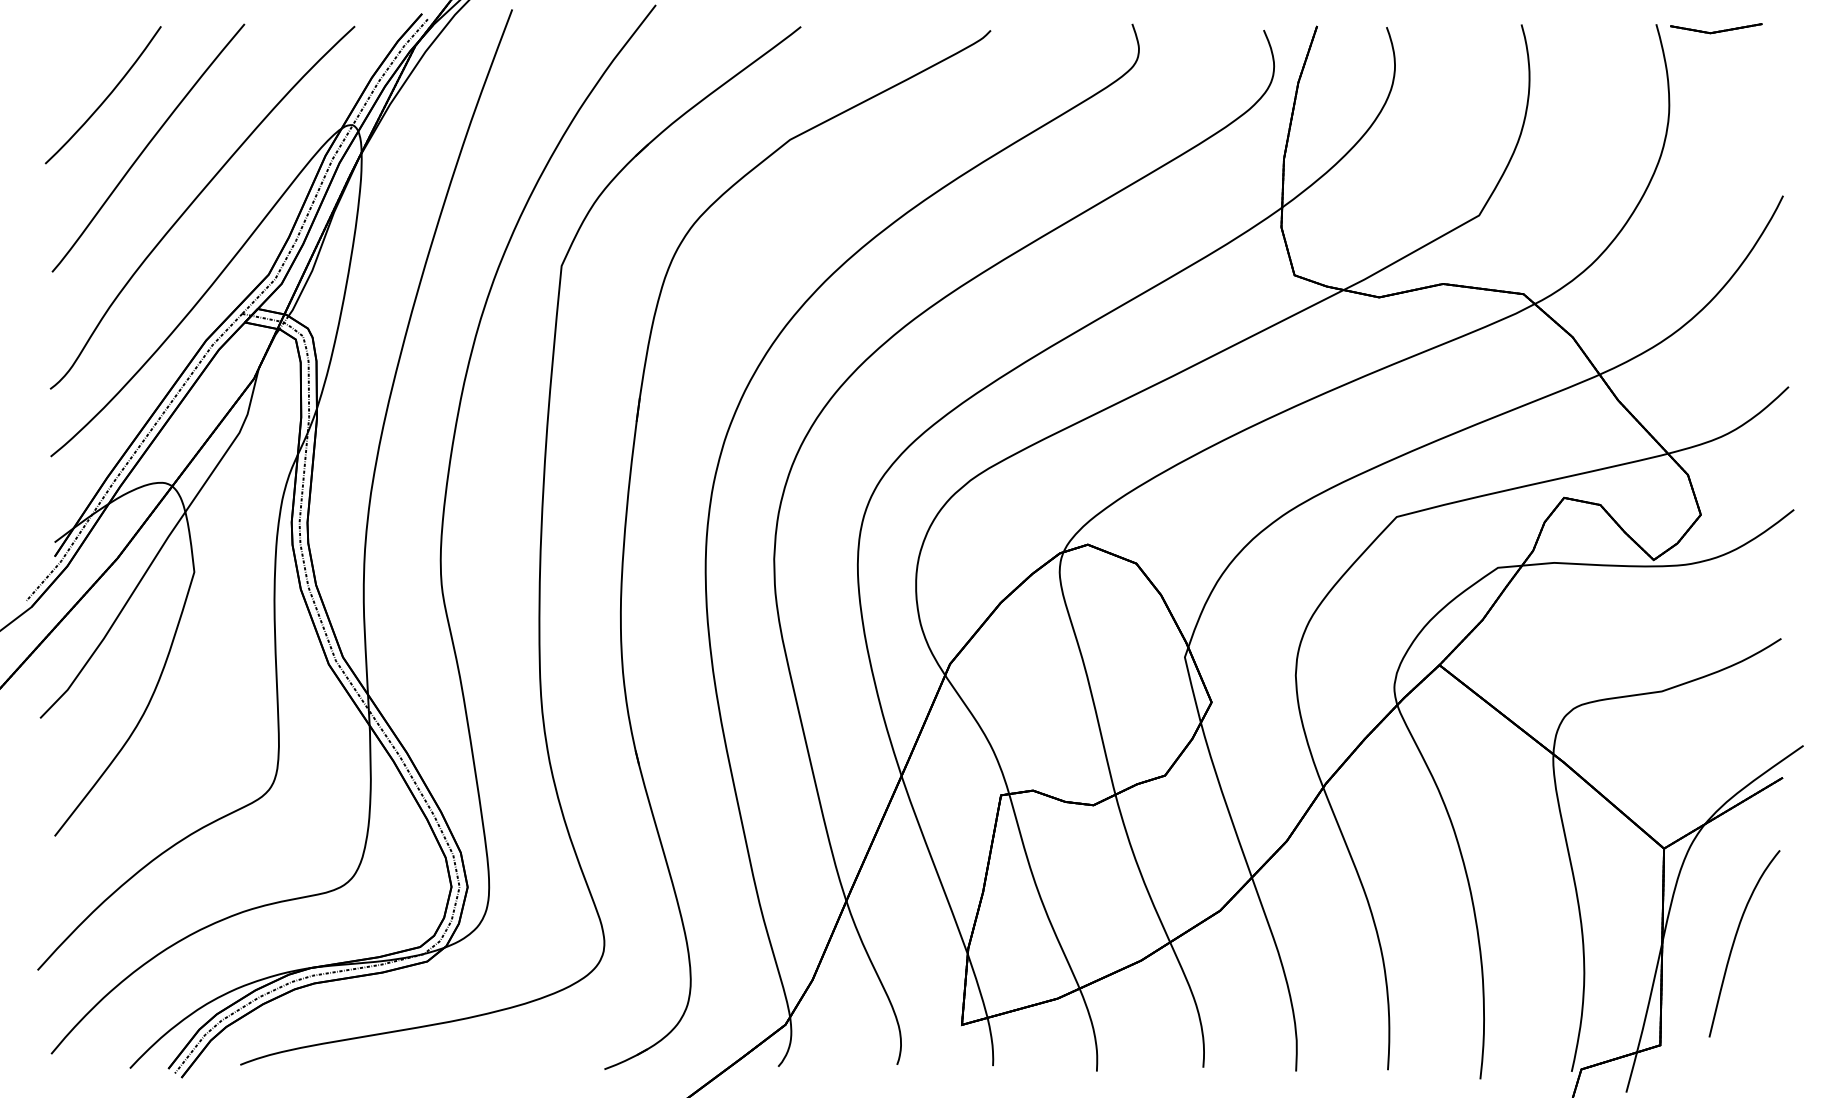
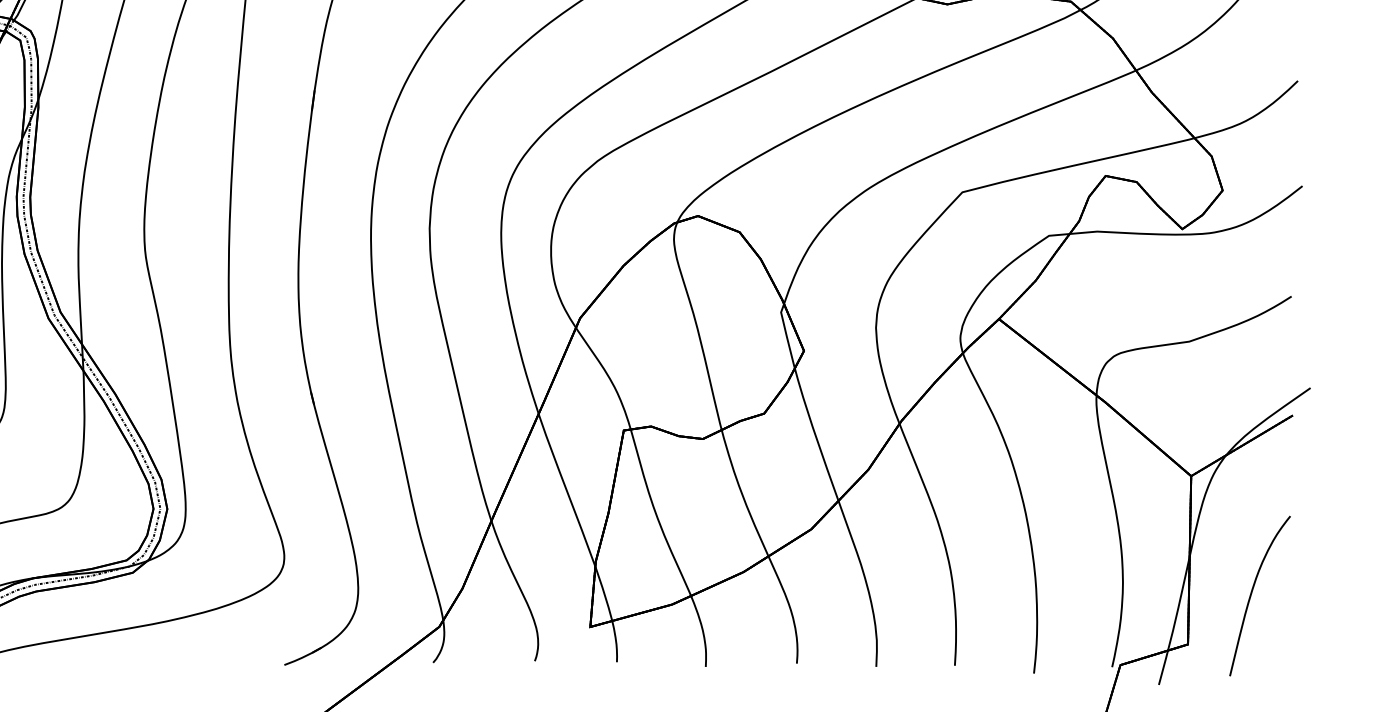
part: (1735, 940) -> (1252, 593), moved

